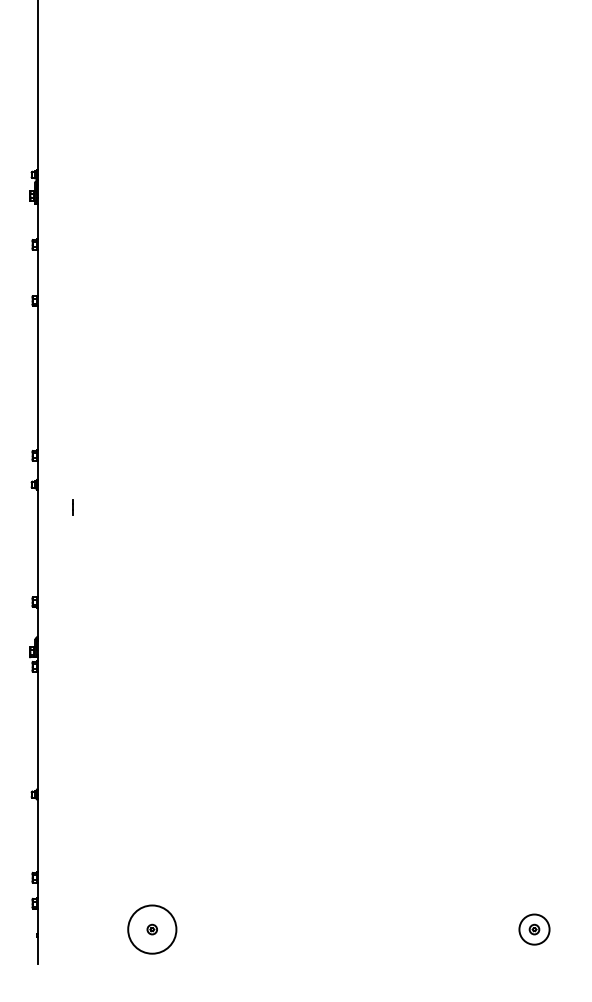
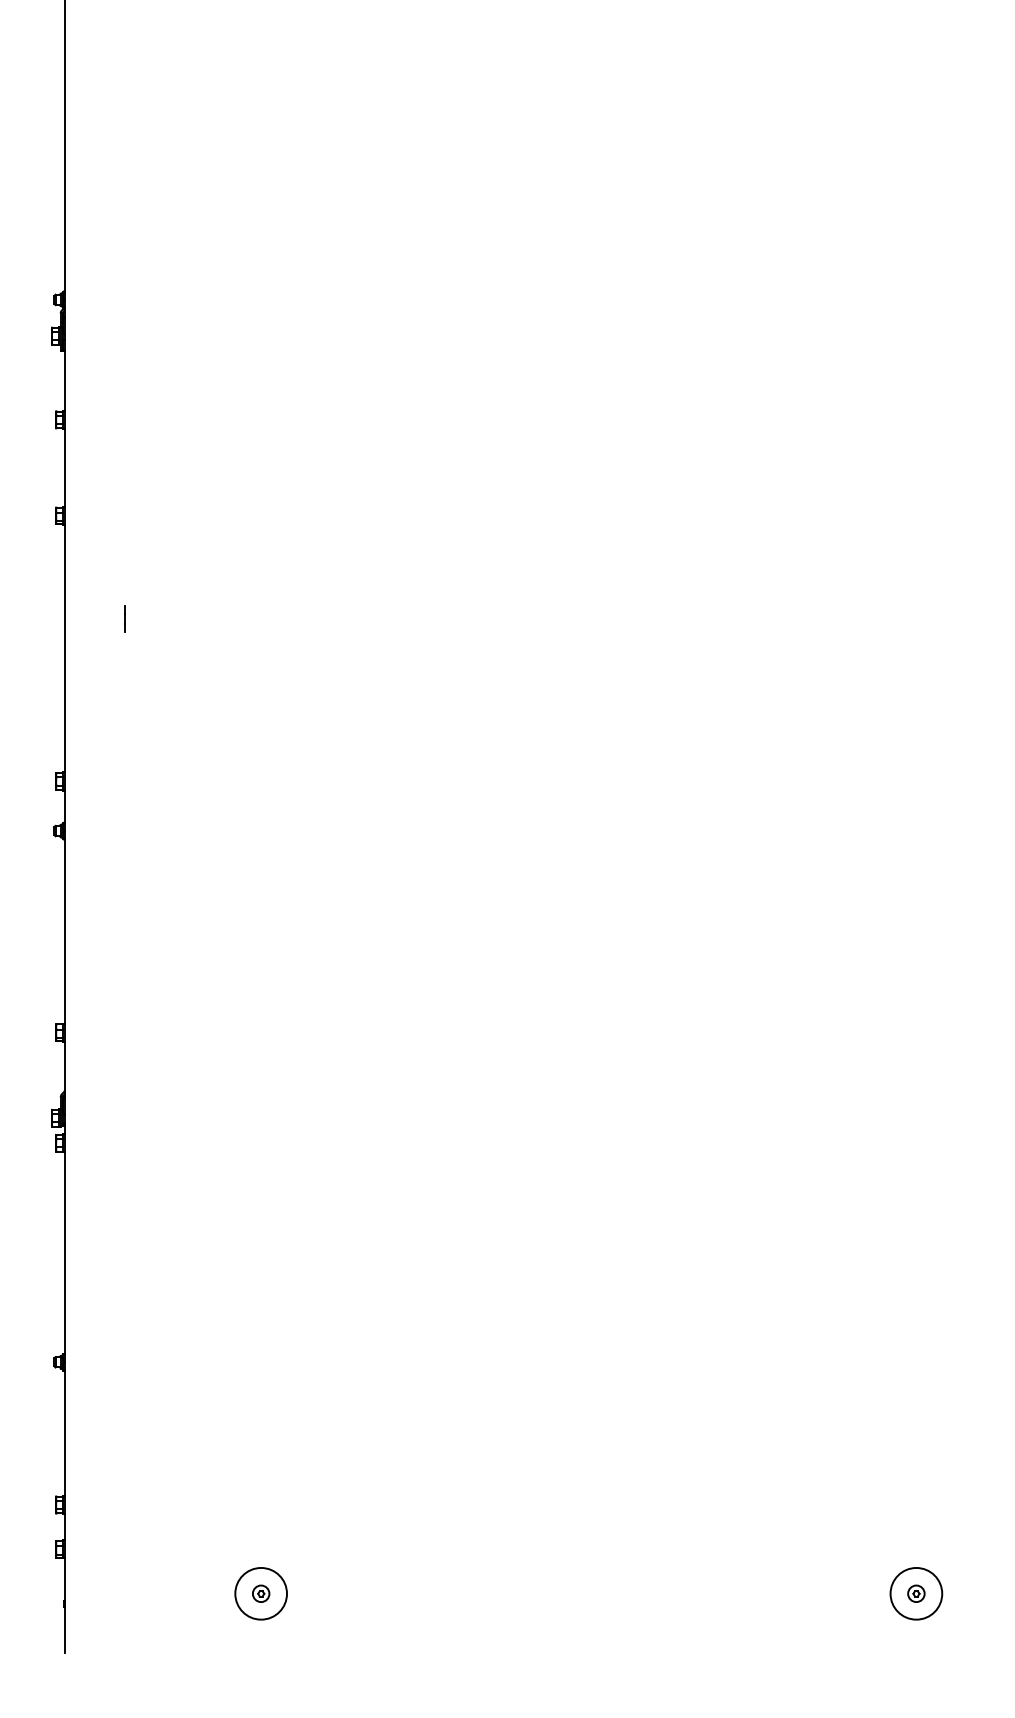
line: (72, 507) -> (124, 619), moved
circle: (152, 929) -> (261, 1593), size x0.62

